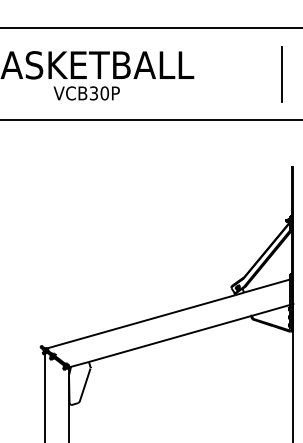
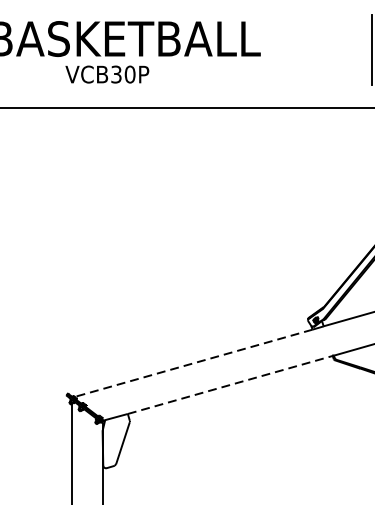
text: (86, 93) -> (107, 74), moved
line: (141, 321) -> (194, 362), solid -> dashed
line: (170, 338) -> (230, 384), solid -> dashed

